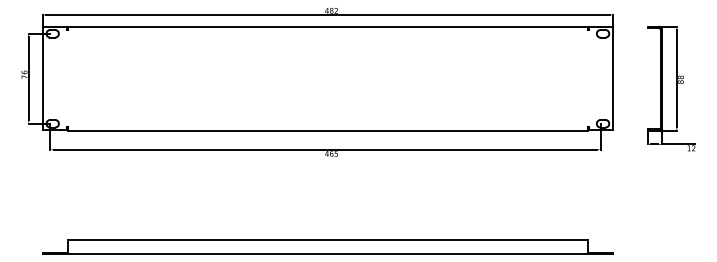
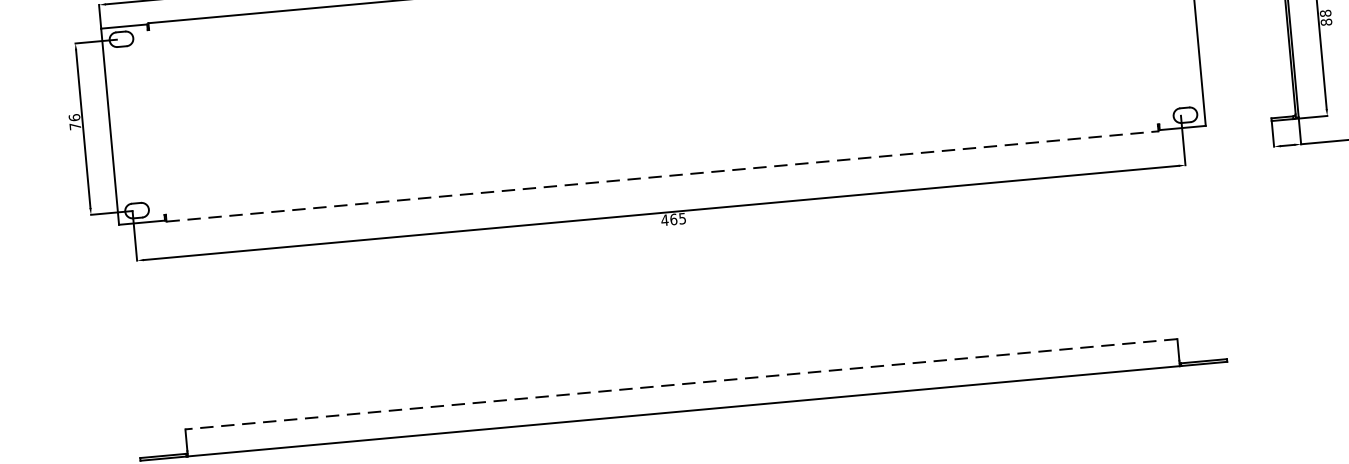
line: (328, 130) -> (663, 175), solid -> dashed
line: (327, 239) -> (680, 383), solid -> dashed

